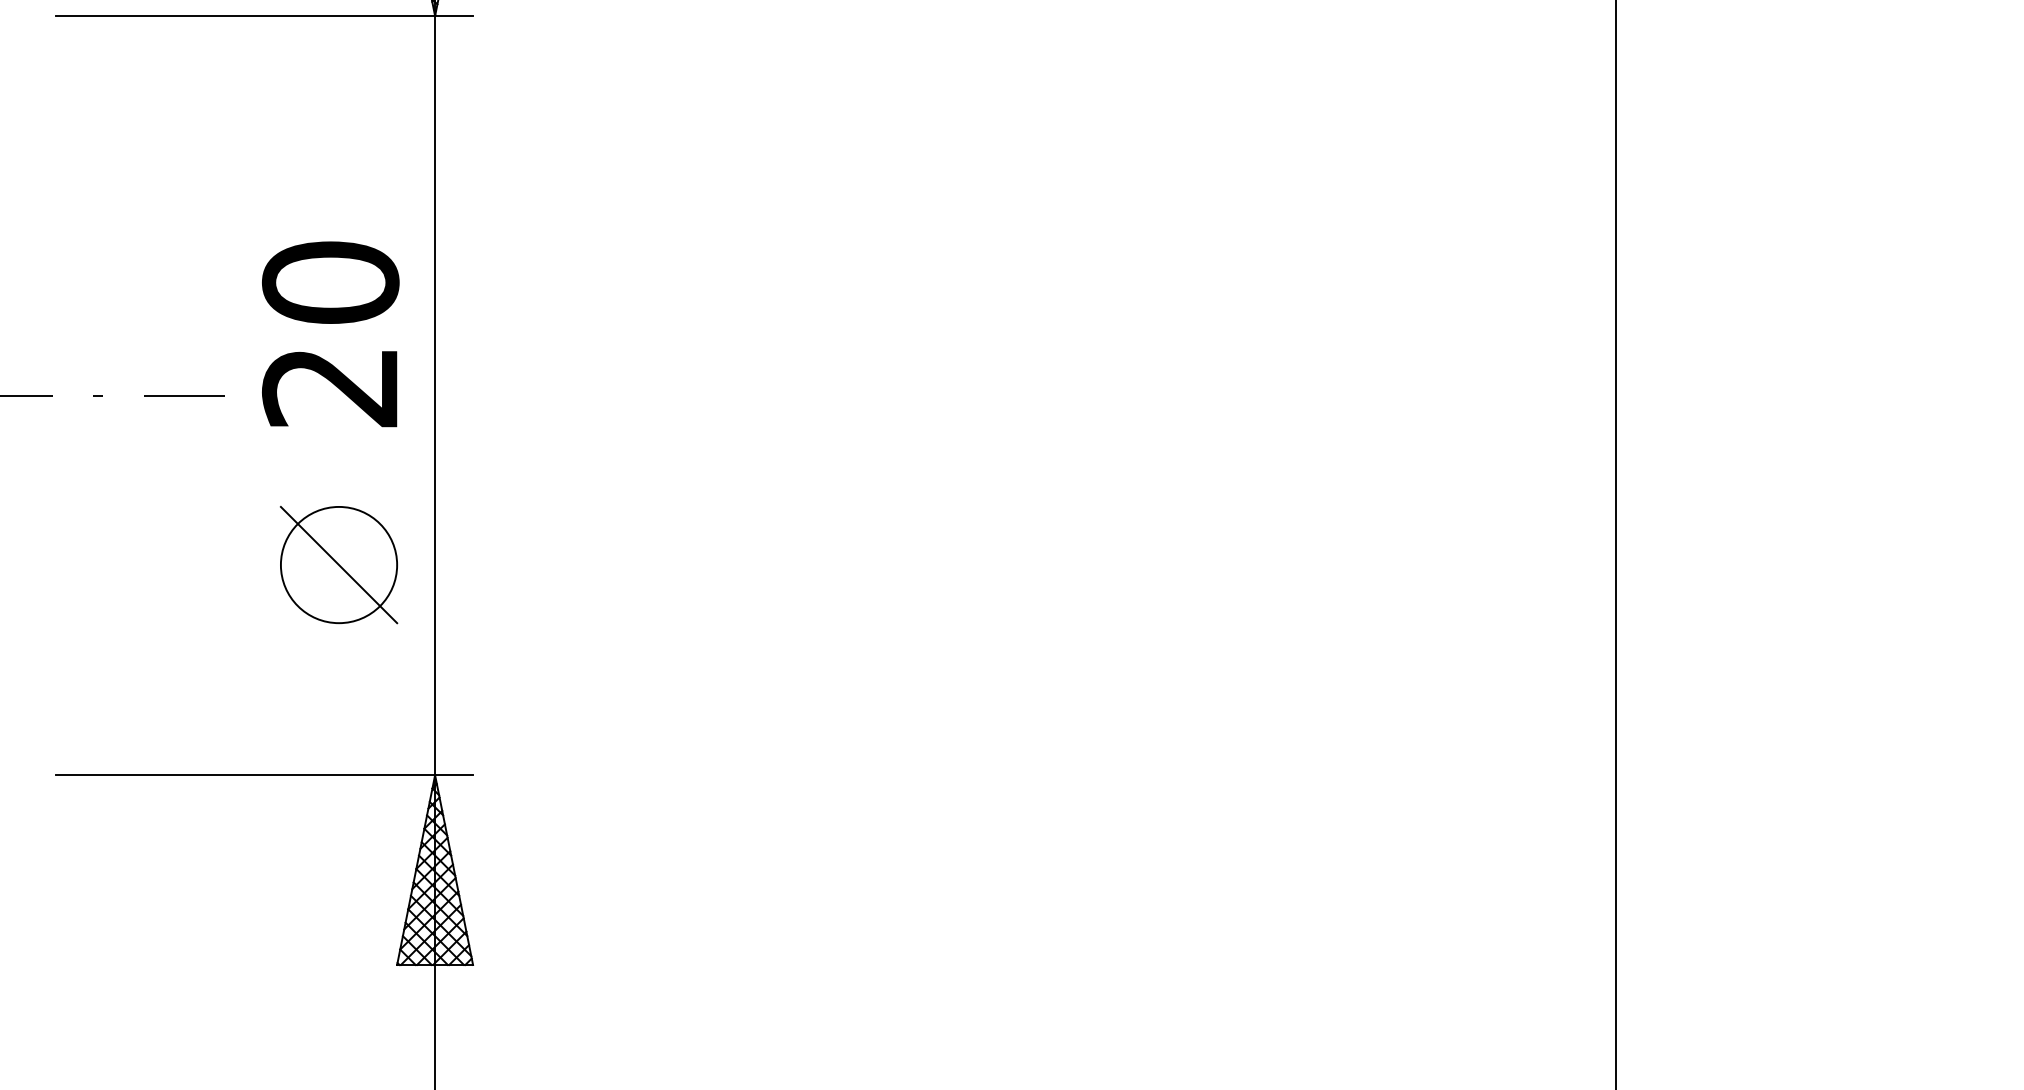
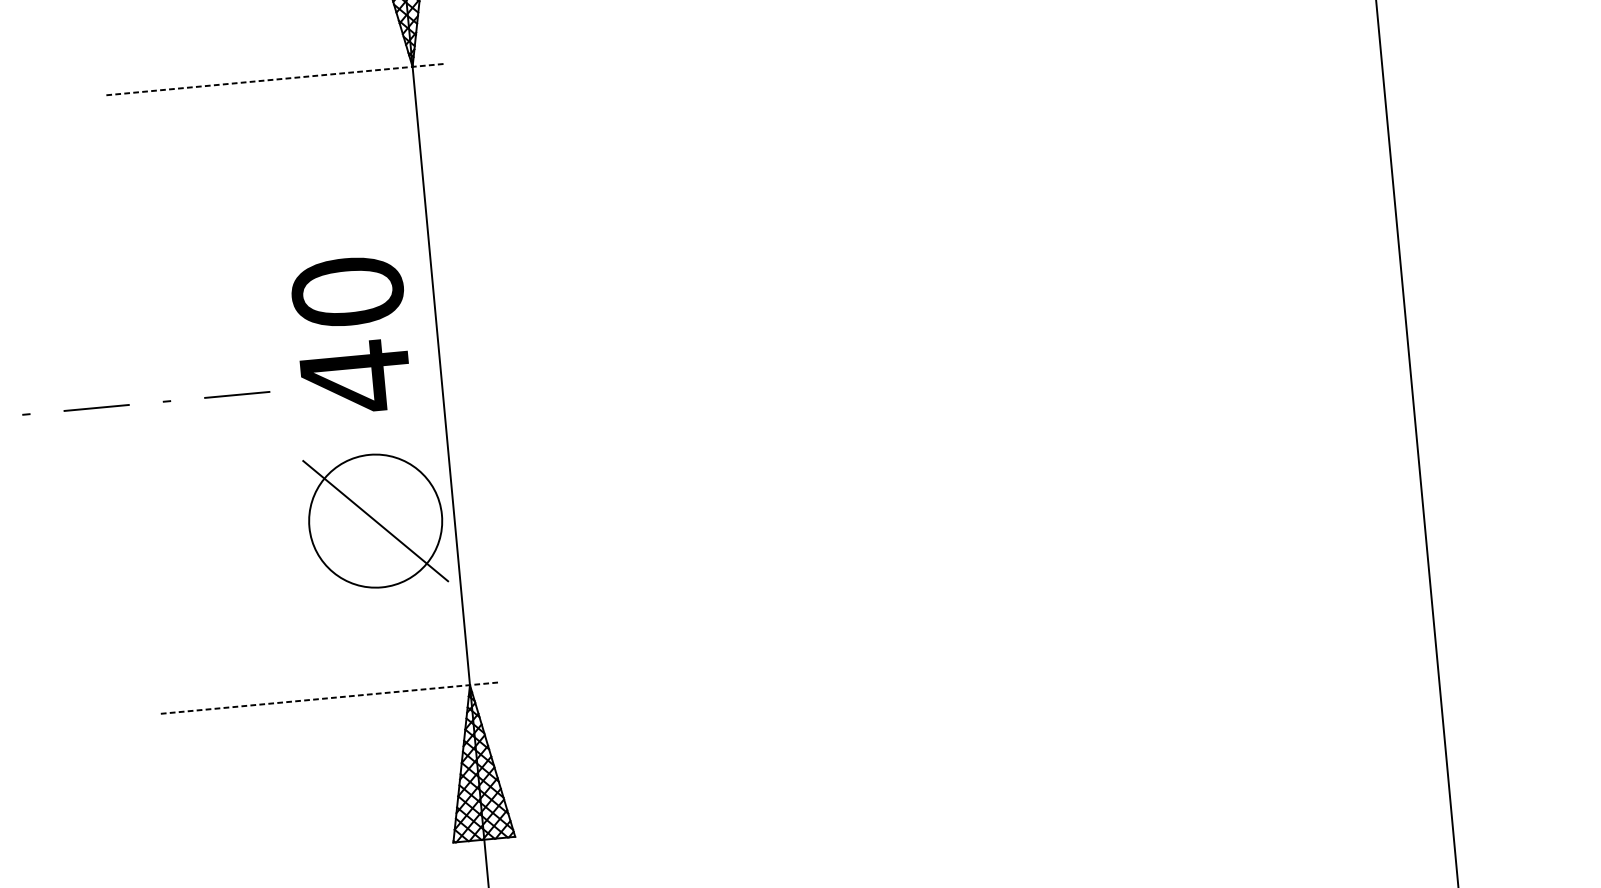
line: (264, 16) -> (273, 80), solid -> dashed
text: (329, 387) -> (354, 377), 20 -> 40
part: (339, 565) -> (376, 521), size x1.4
line: (264, 775) -> (331, 698), solid -> dashed

